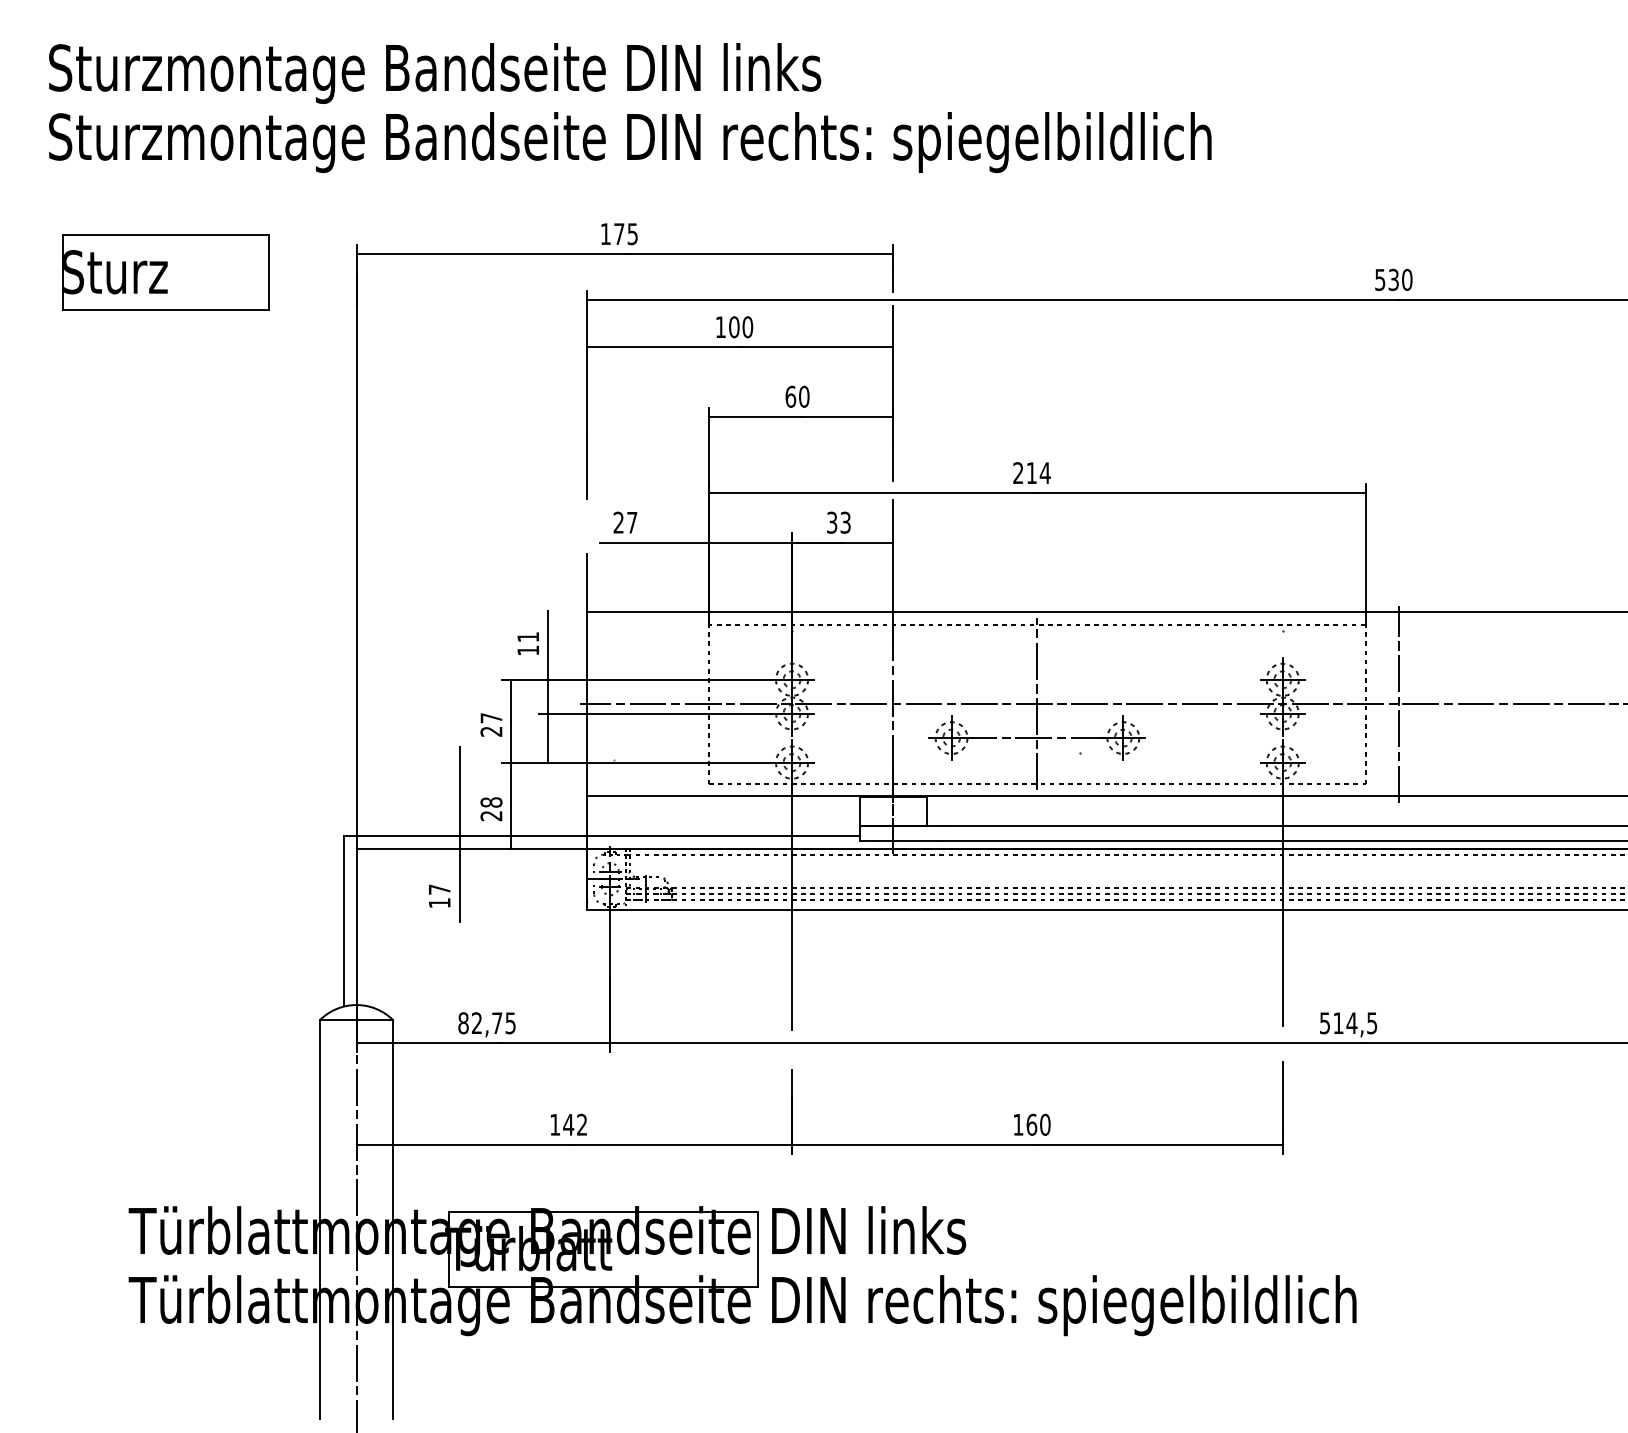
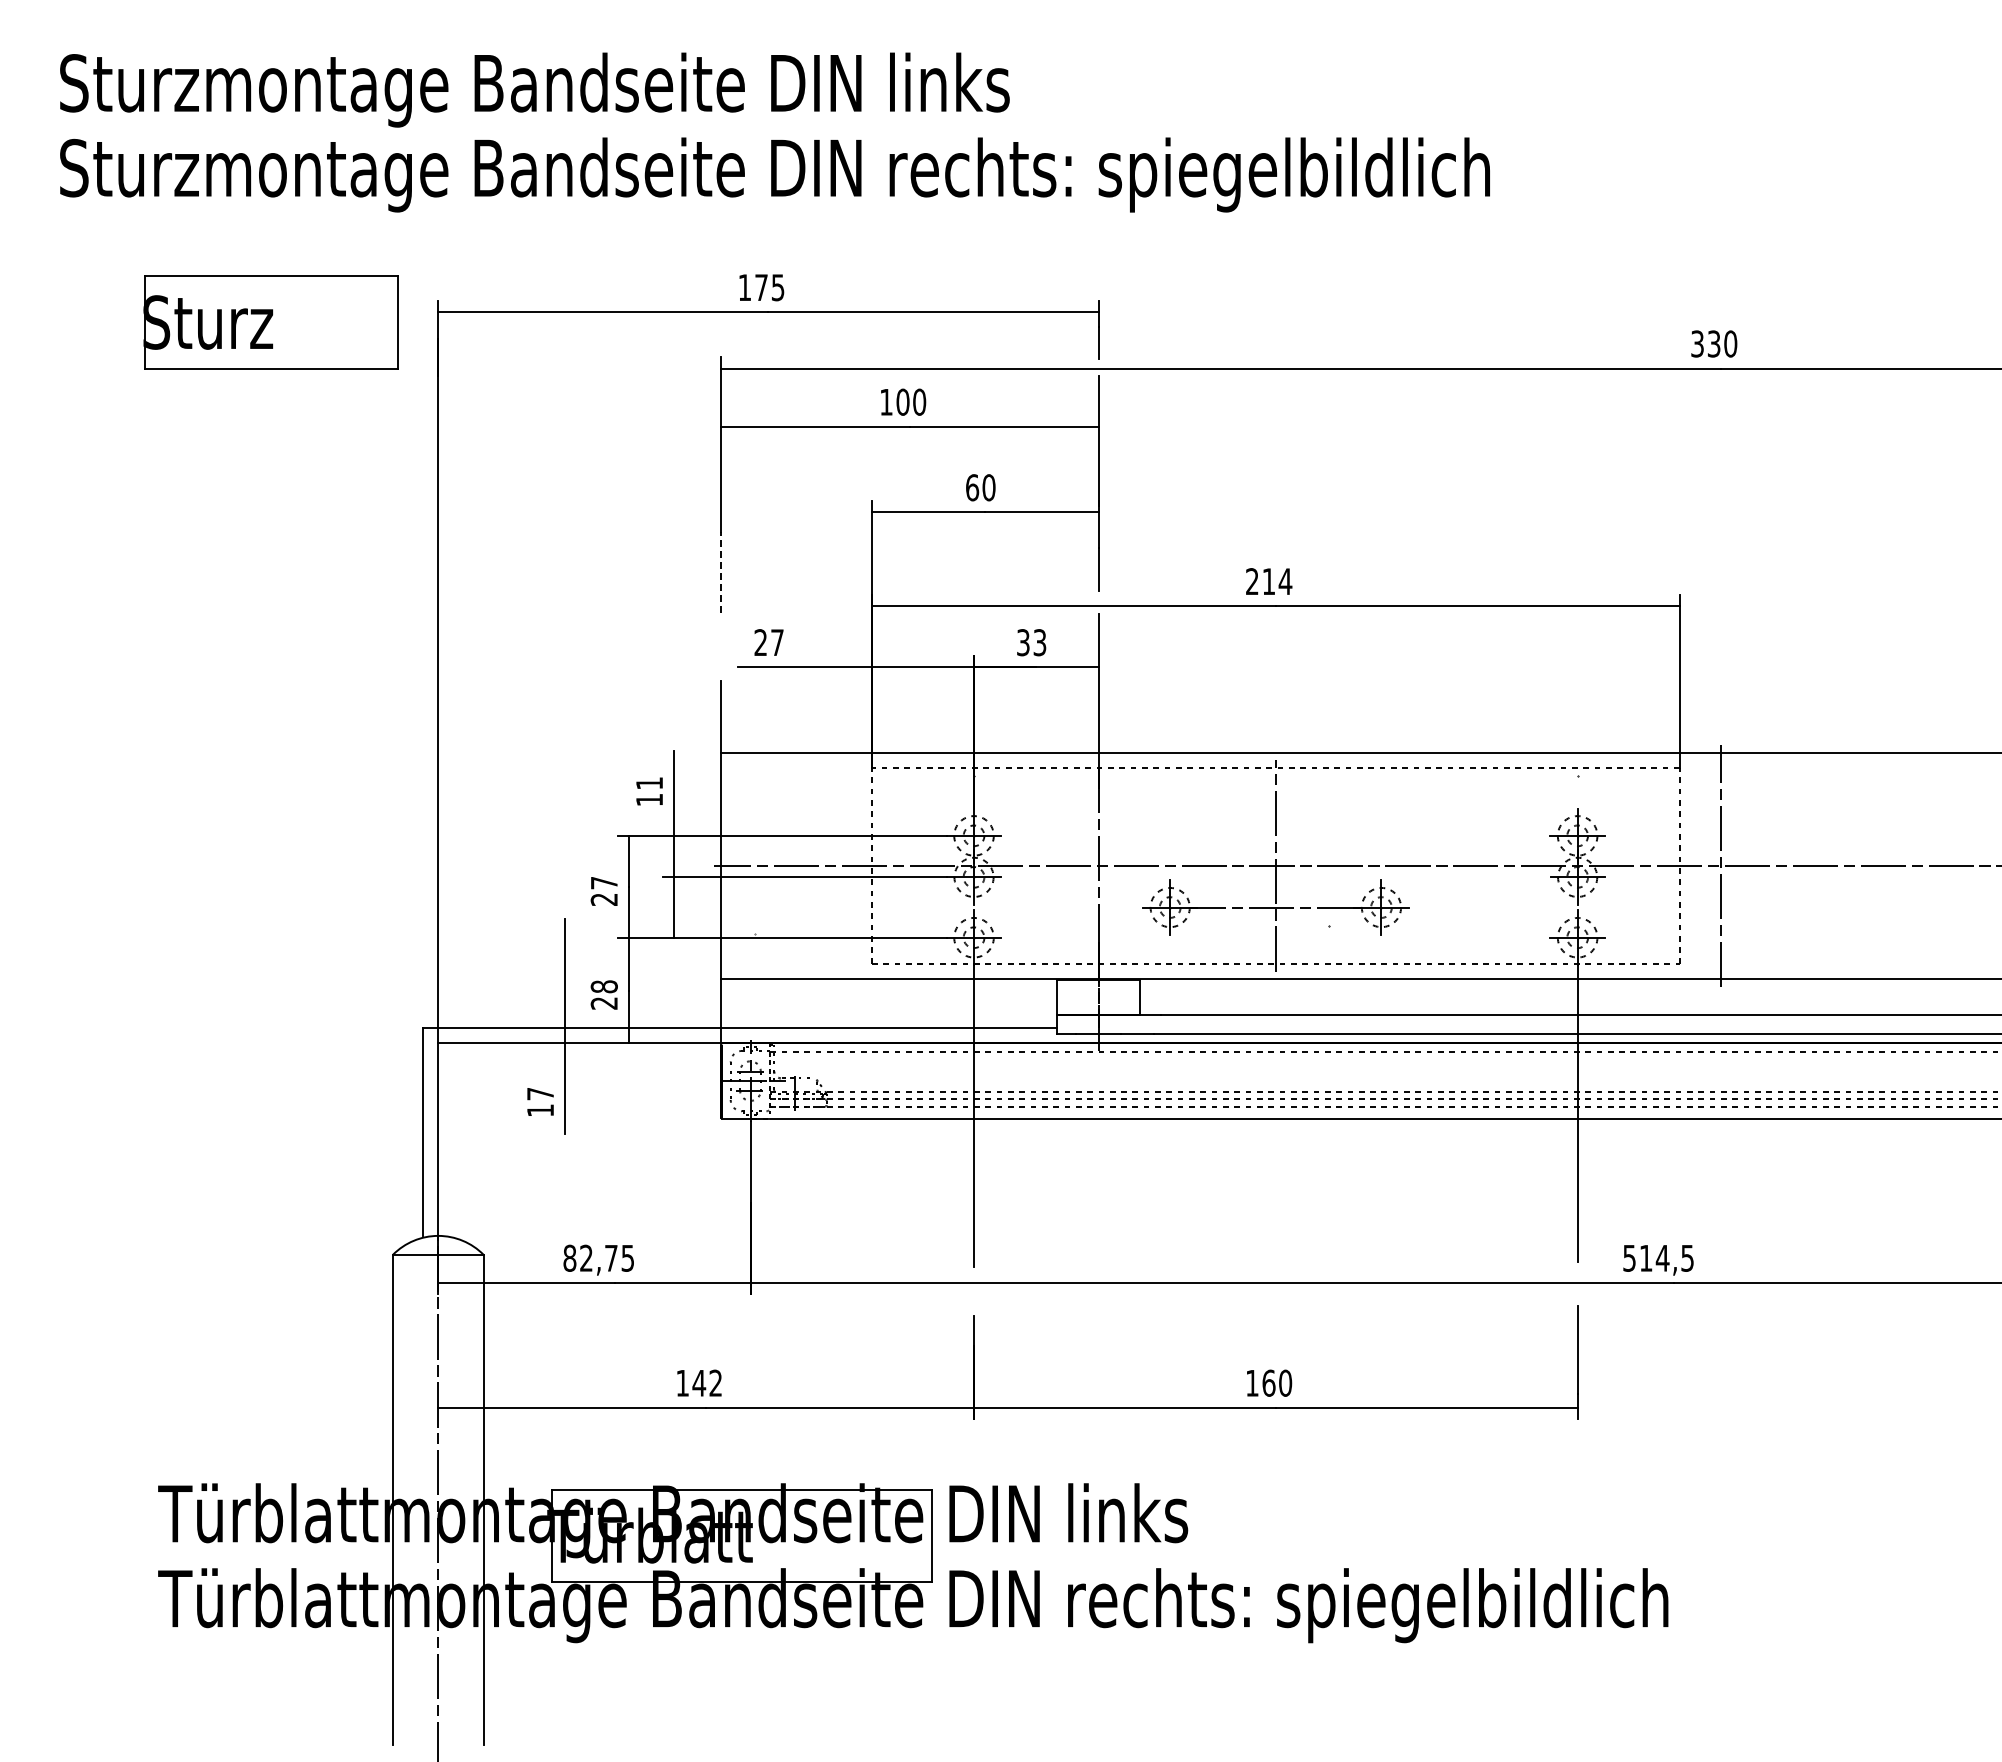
part: (165, 272) -> (270, 322), moved
text: (1380, 279) -> (1697, 343), 530 -> 330
line: (586, 465) -> (721, 572), solid -> dashed

